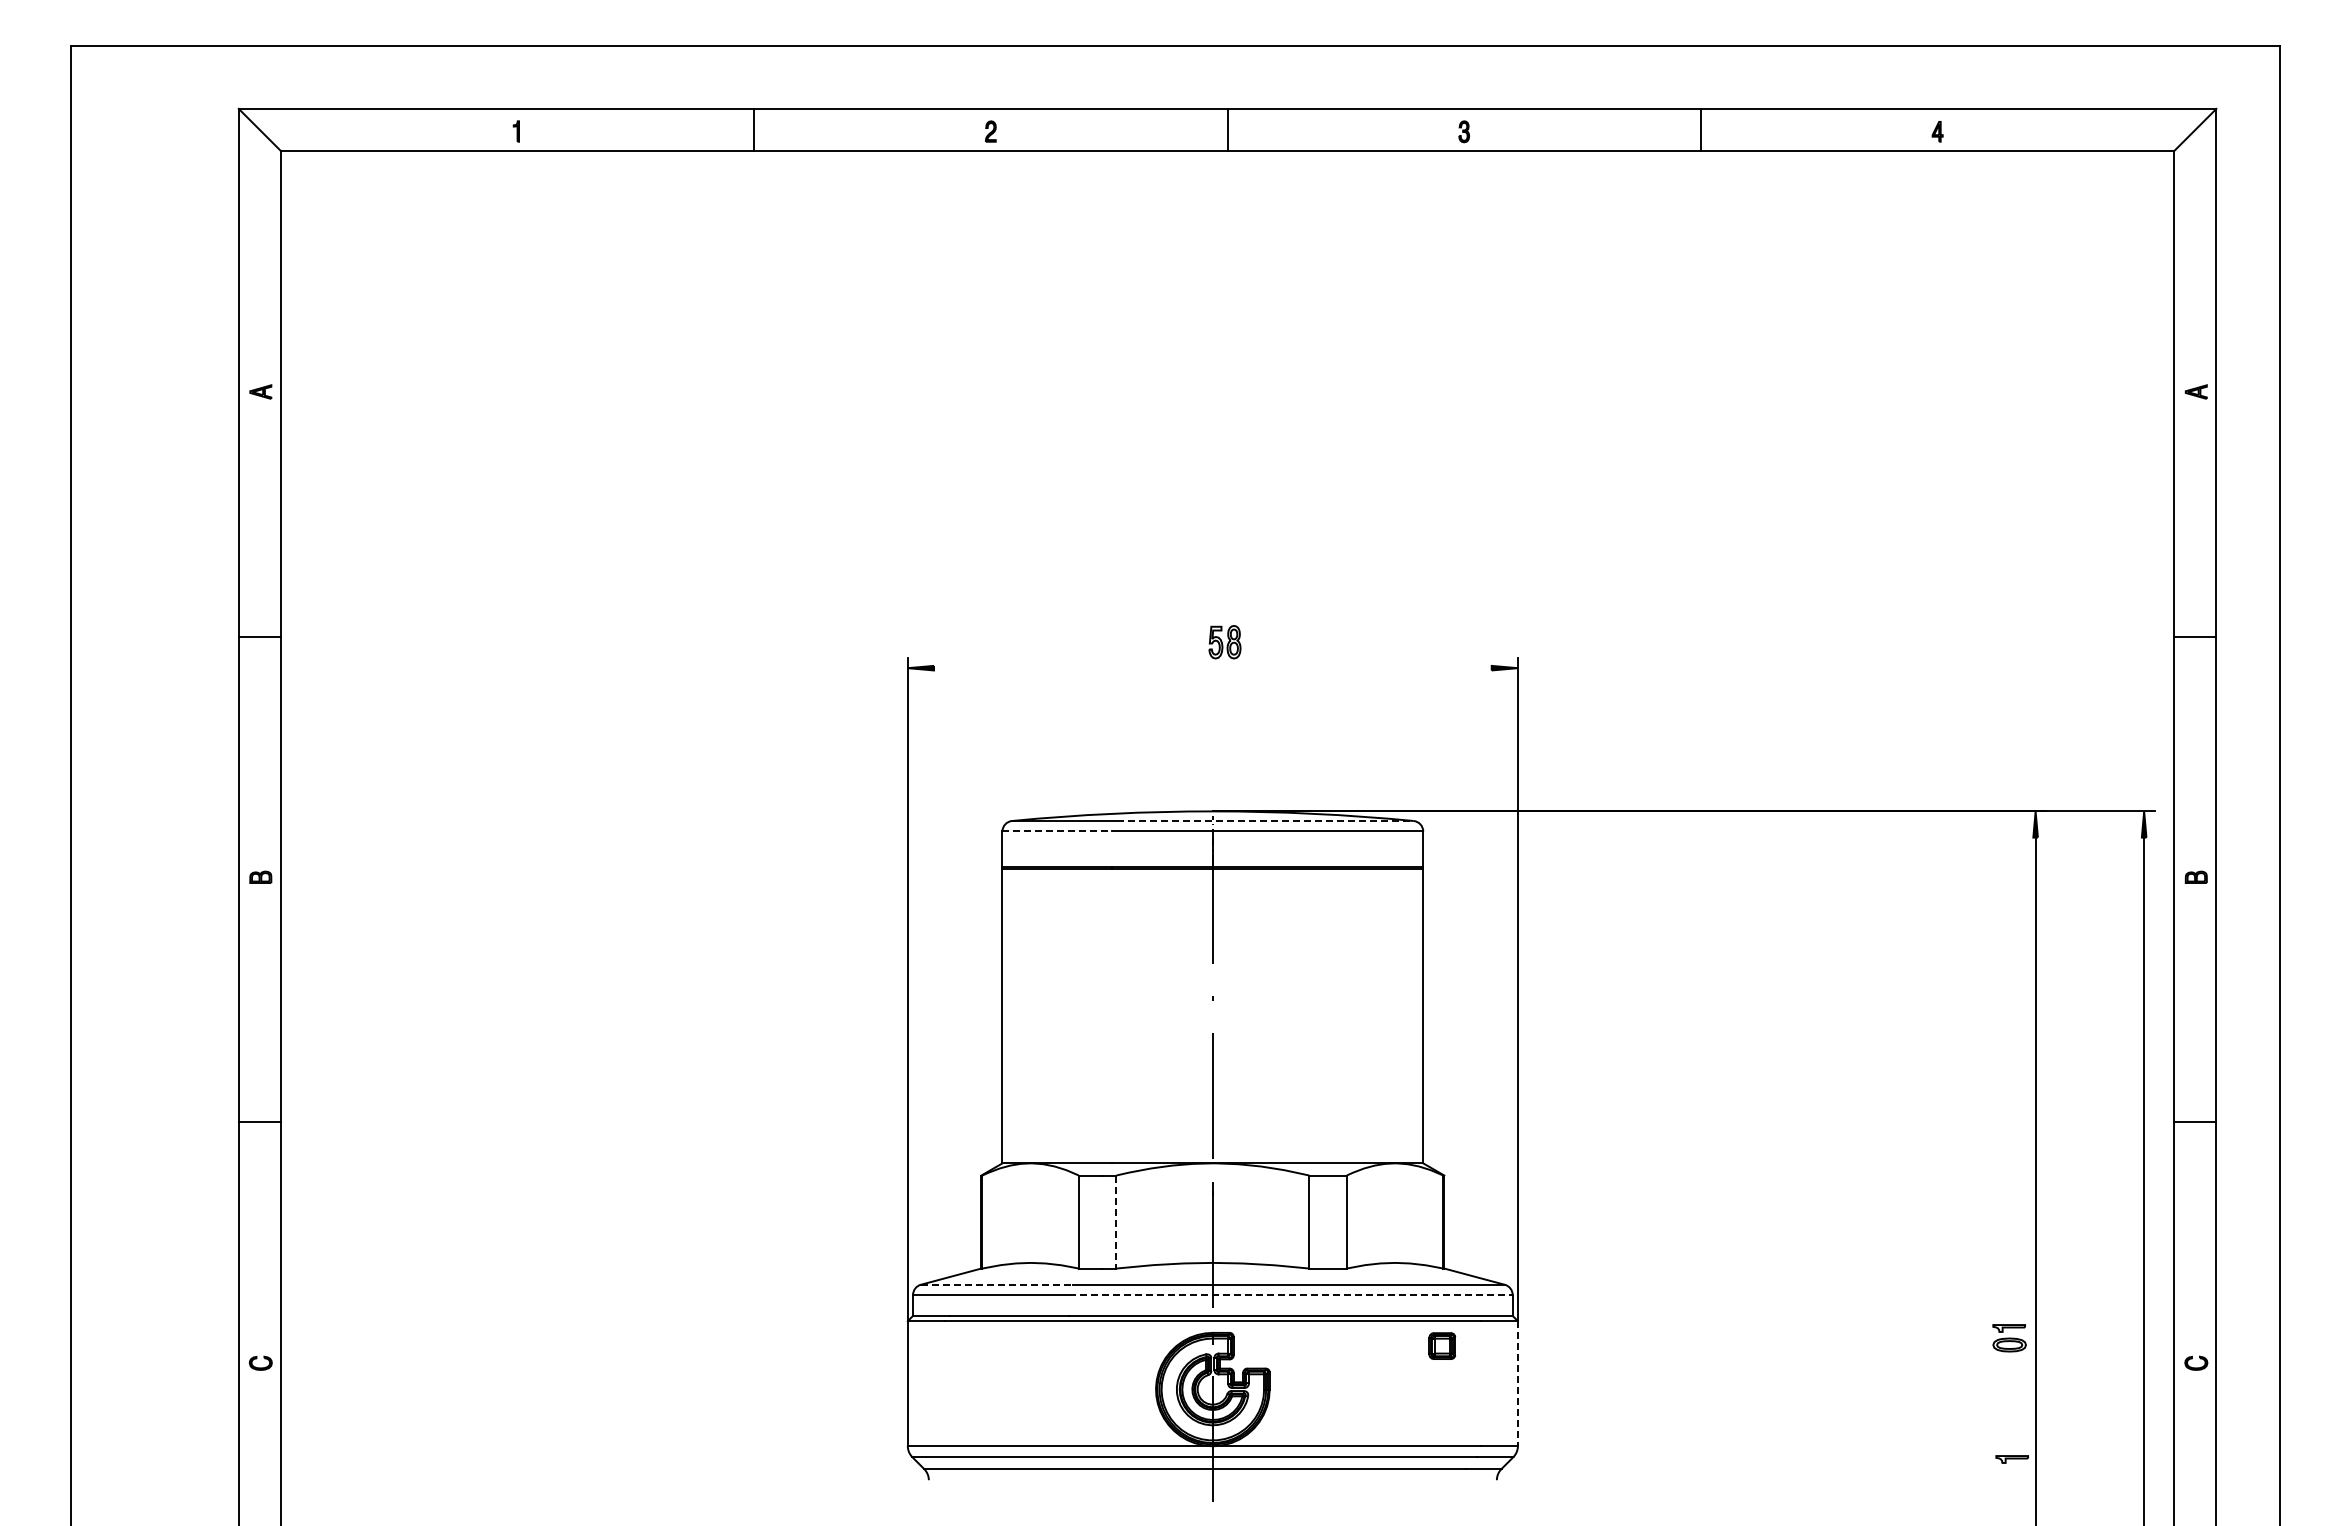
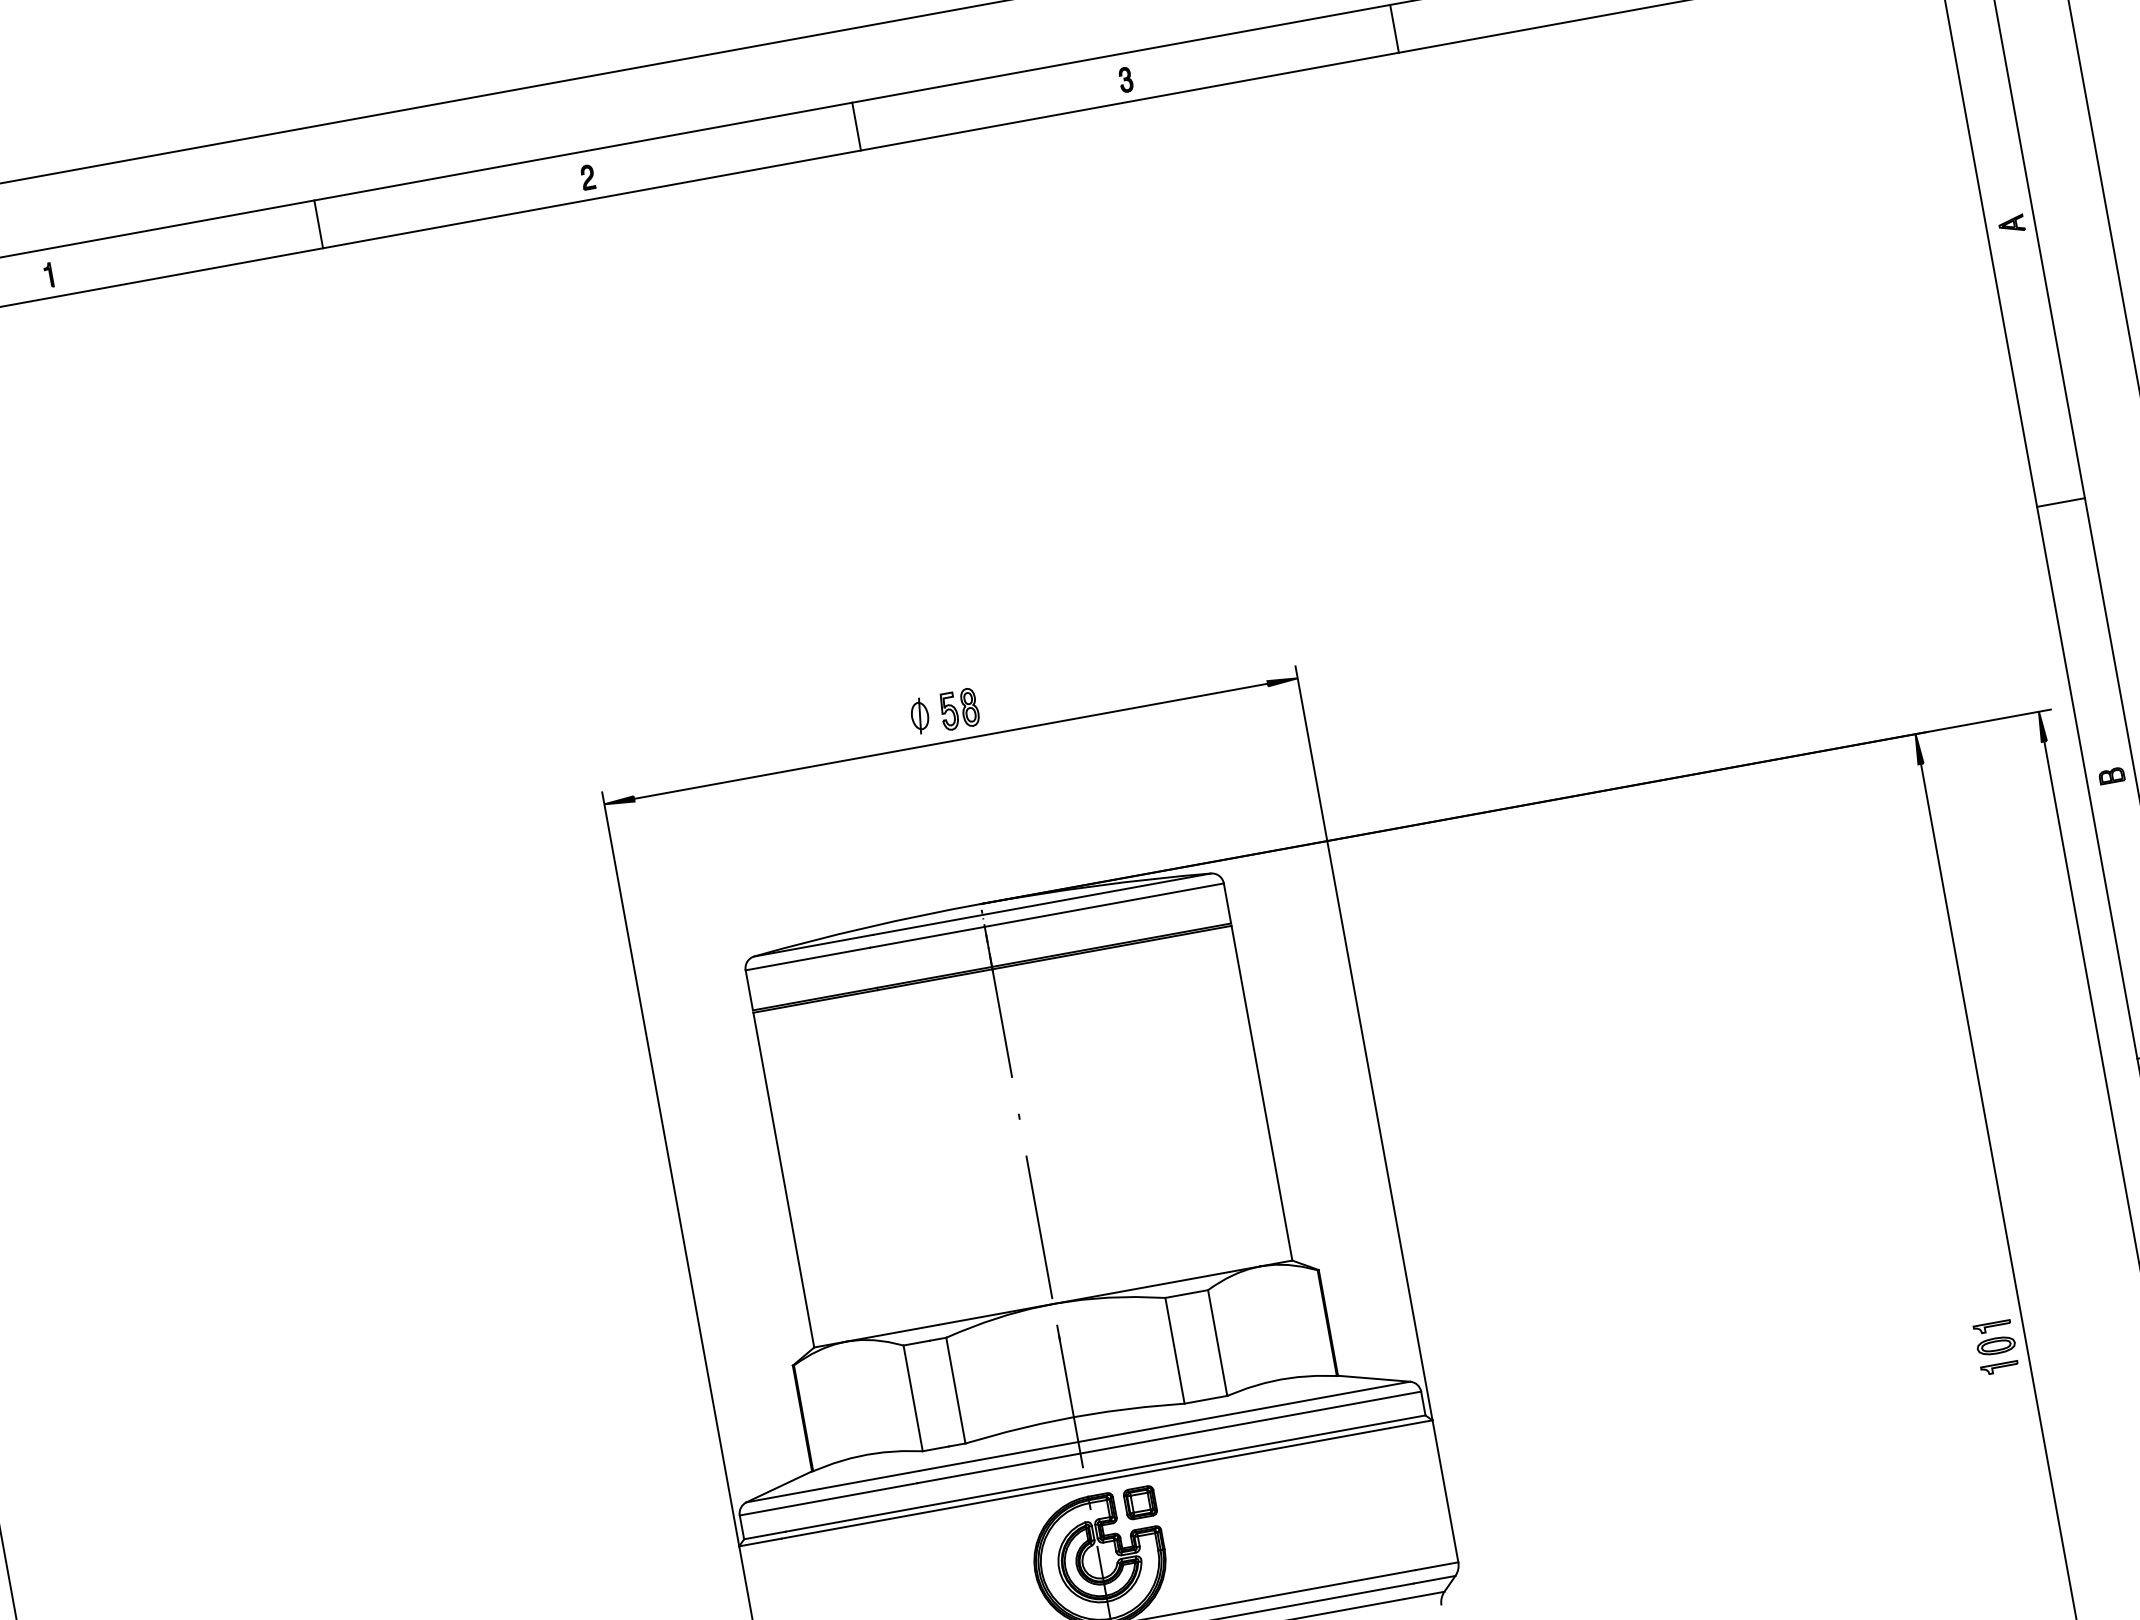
part: (1190, 641) -> (920, 715), added
line: (1212, 668) -> (950, 741), added
line: (1265, 821) -> (1042, 904), dashed -> solid
line: (1057, 831) -> (808, 958), dashed -> solid
line: (1116, 1222) -> (956, 1391), dashed -> solid
line: (997, 1284) -> (833, 1486), dashed -> solid
line: (1290, 1294) -> (1168, 1437), dashed -> solid
part: (1442, 1345) -> (1140, 1502), moved
line: (1517, 1384) -> (1445, 1492), dashed -> solid
part: (2011, 1459) -> (1999, 1368), moved

